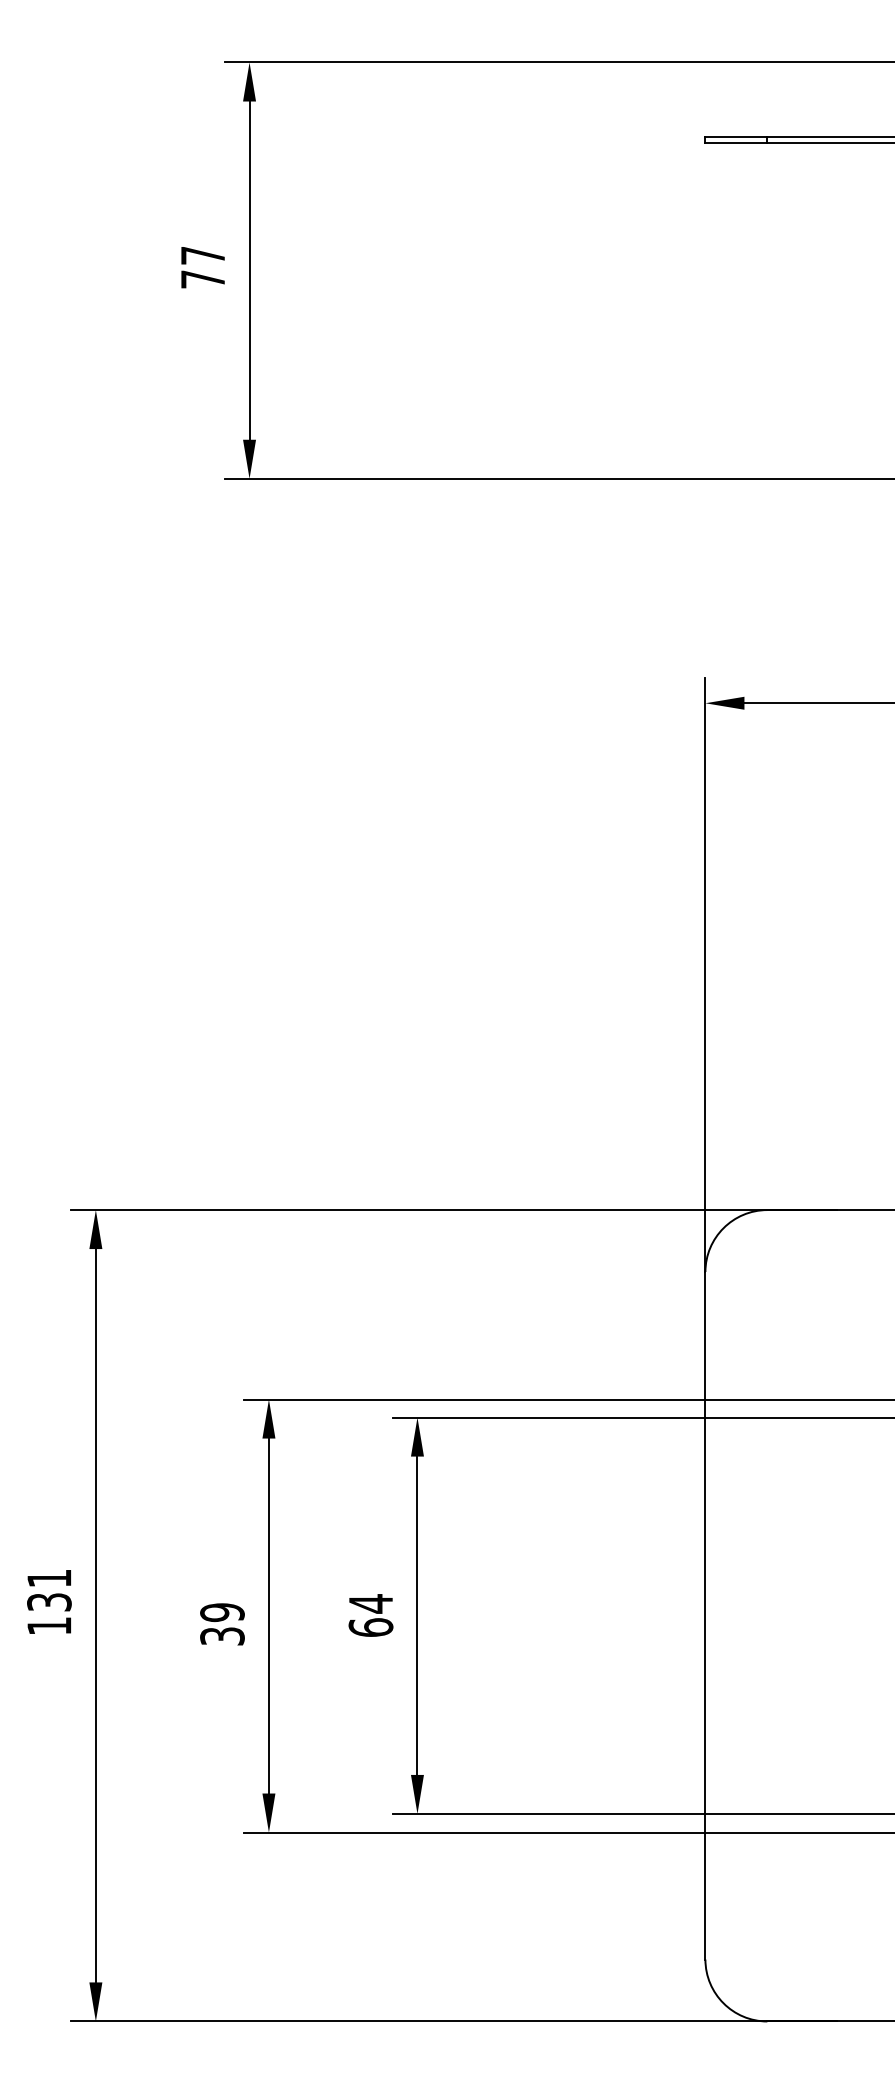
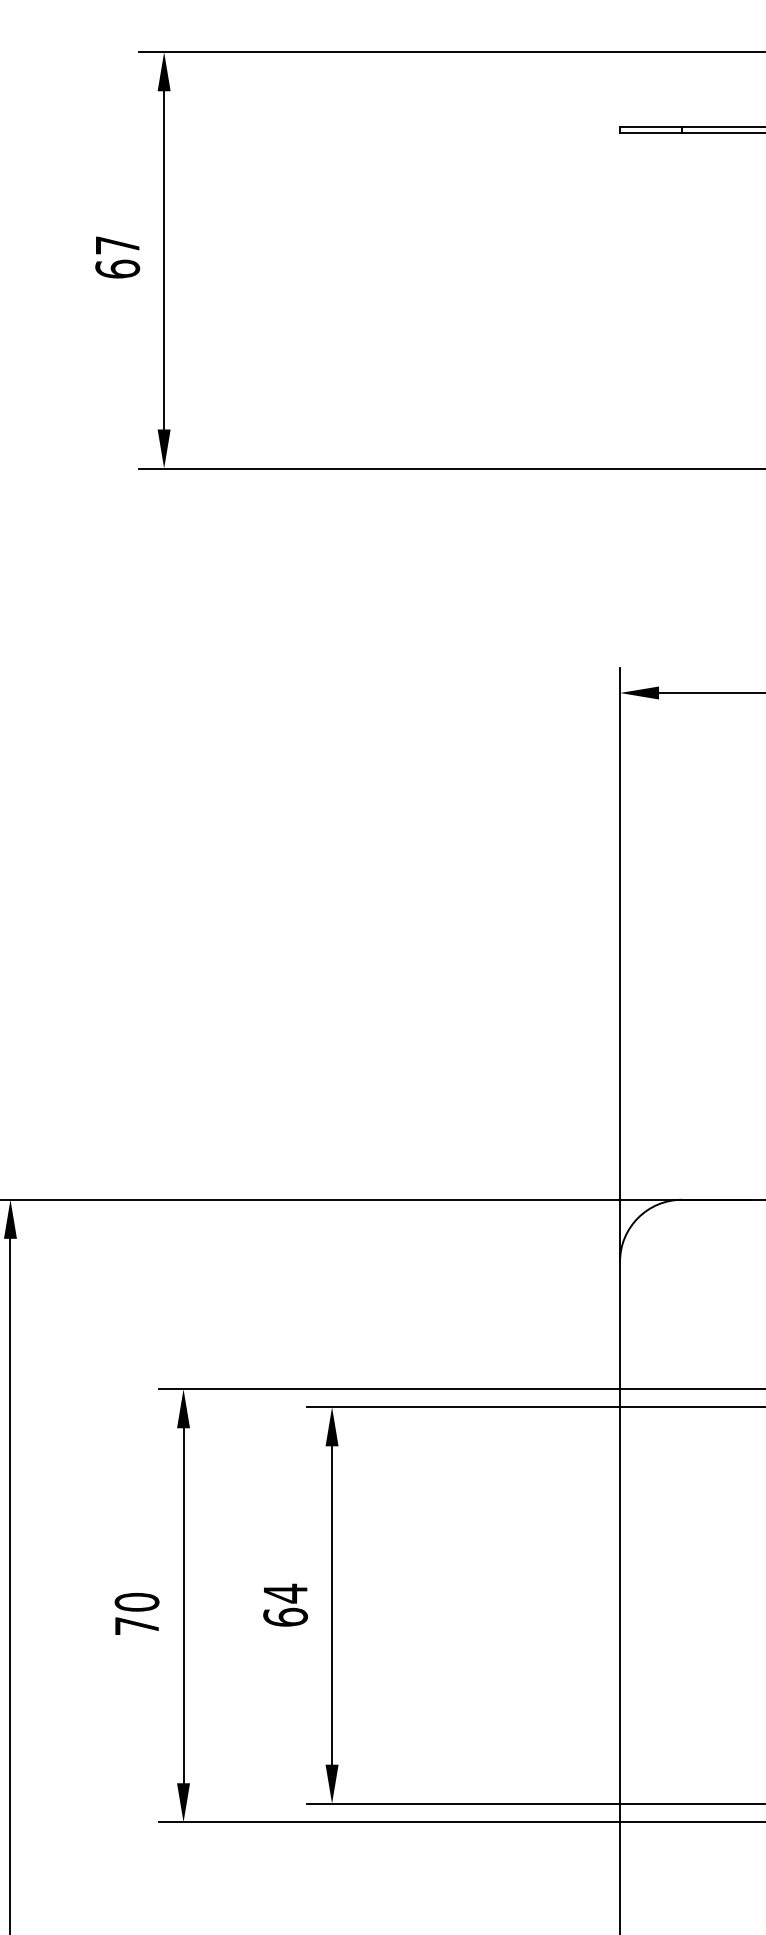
text: (202, 279) -> (117, 269), 77 -> 67
text: (222, 1624) -> (137, 1614), 39 -> 70

